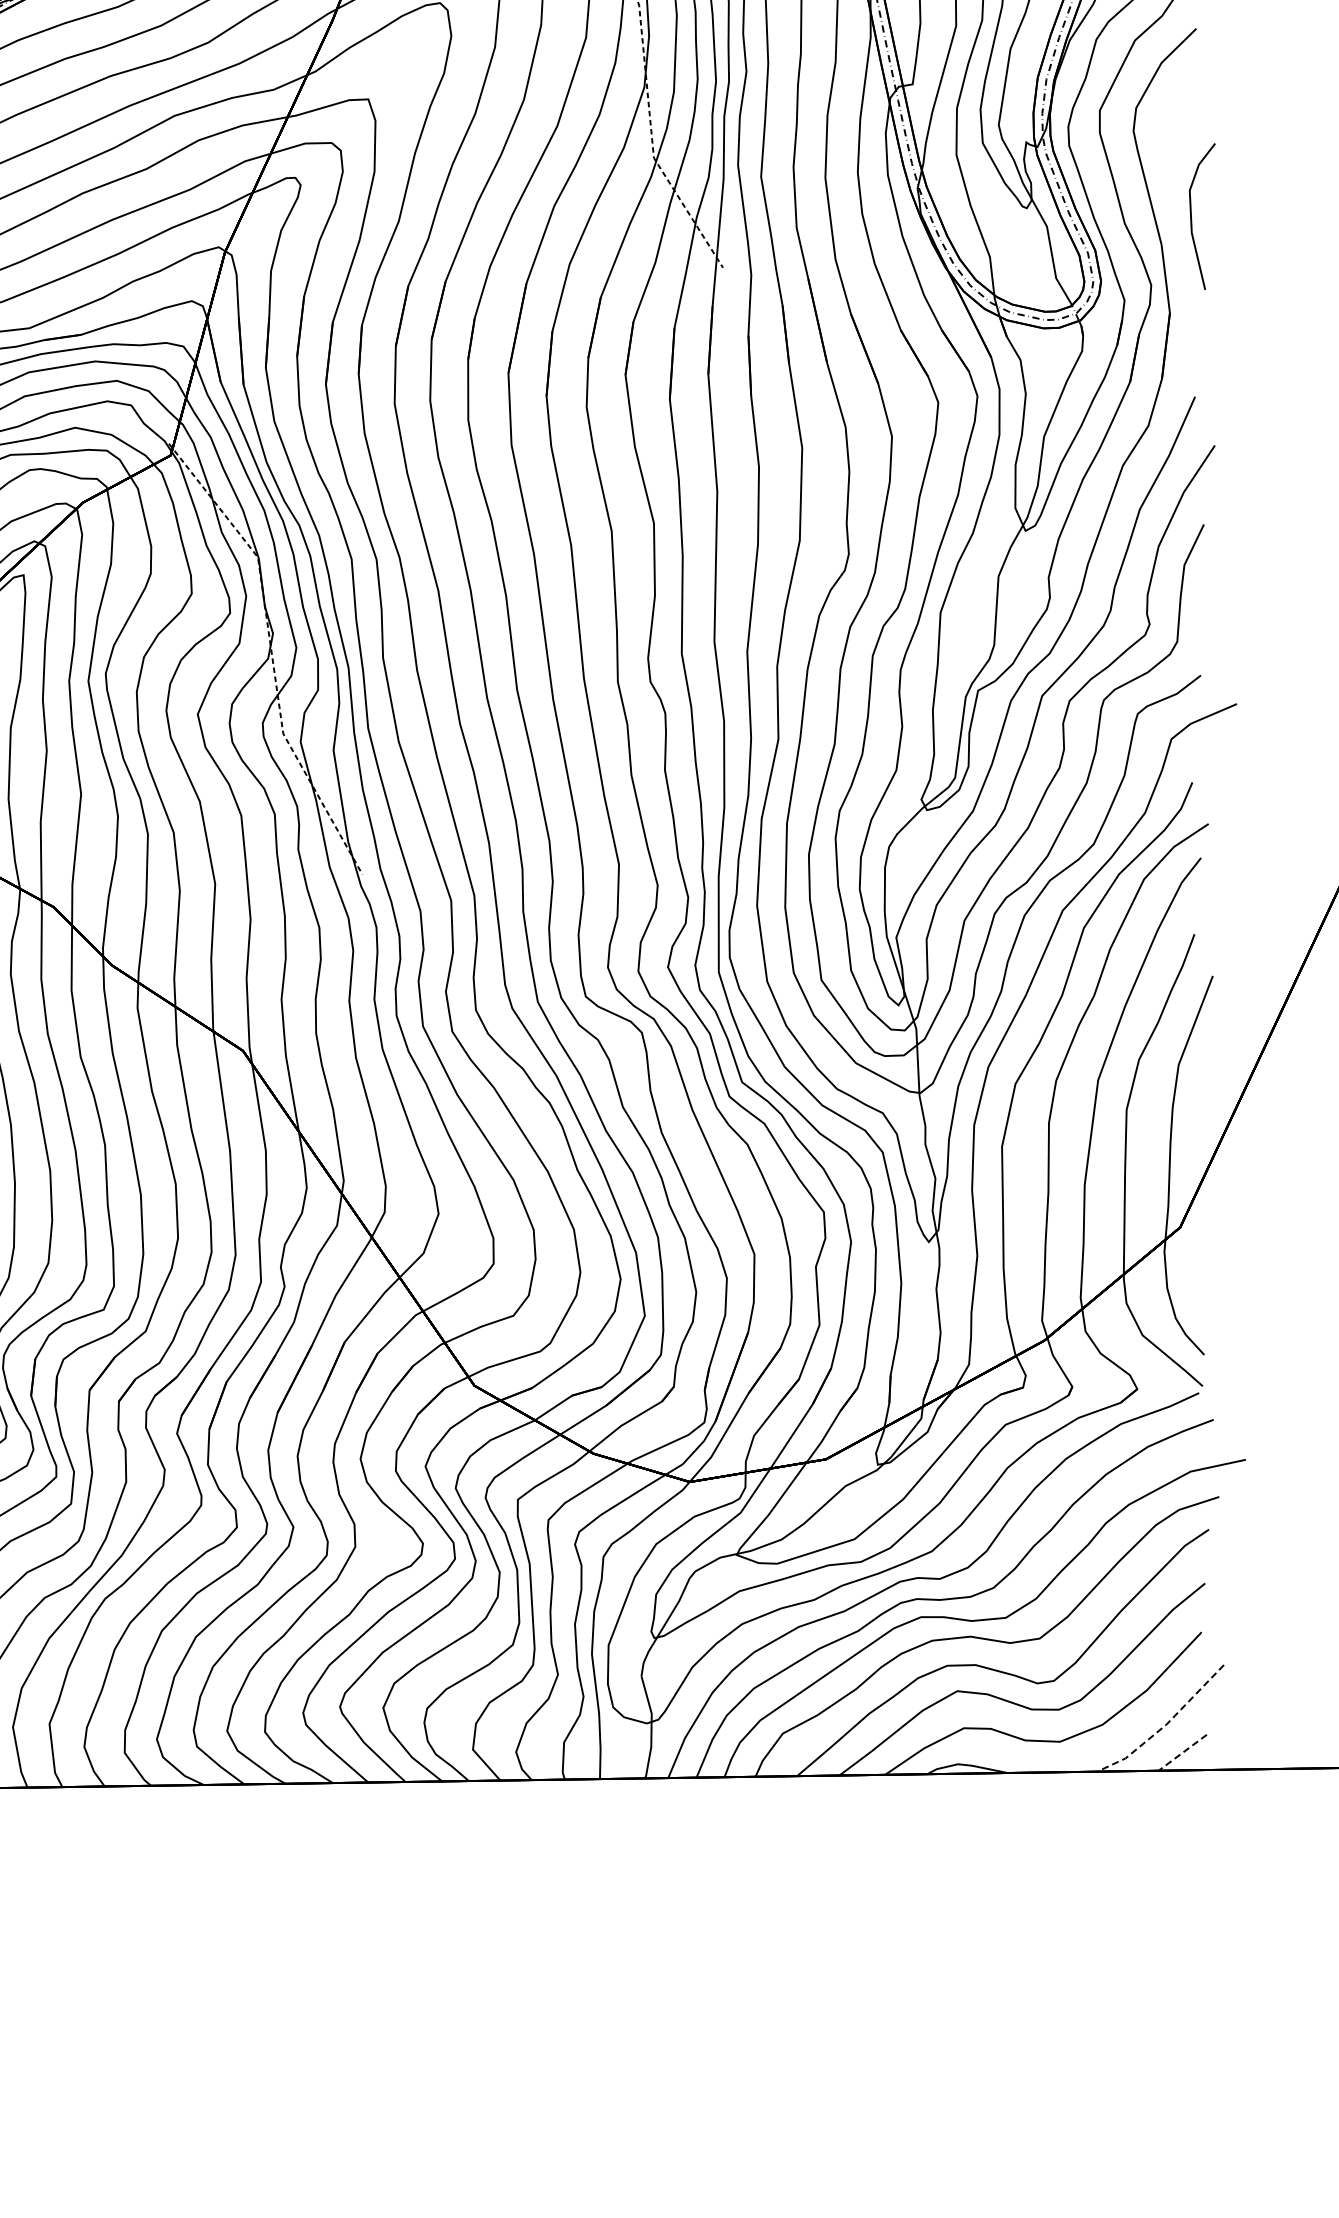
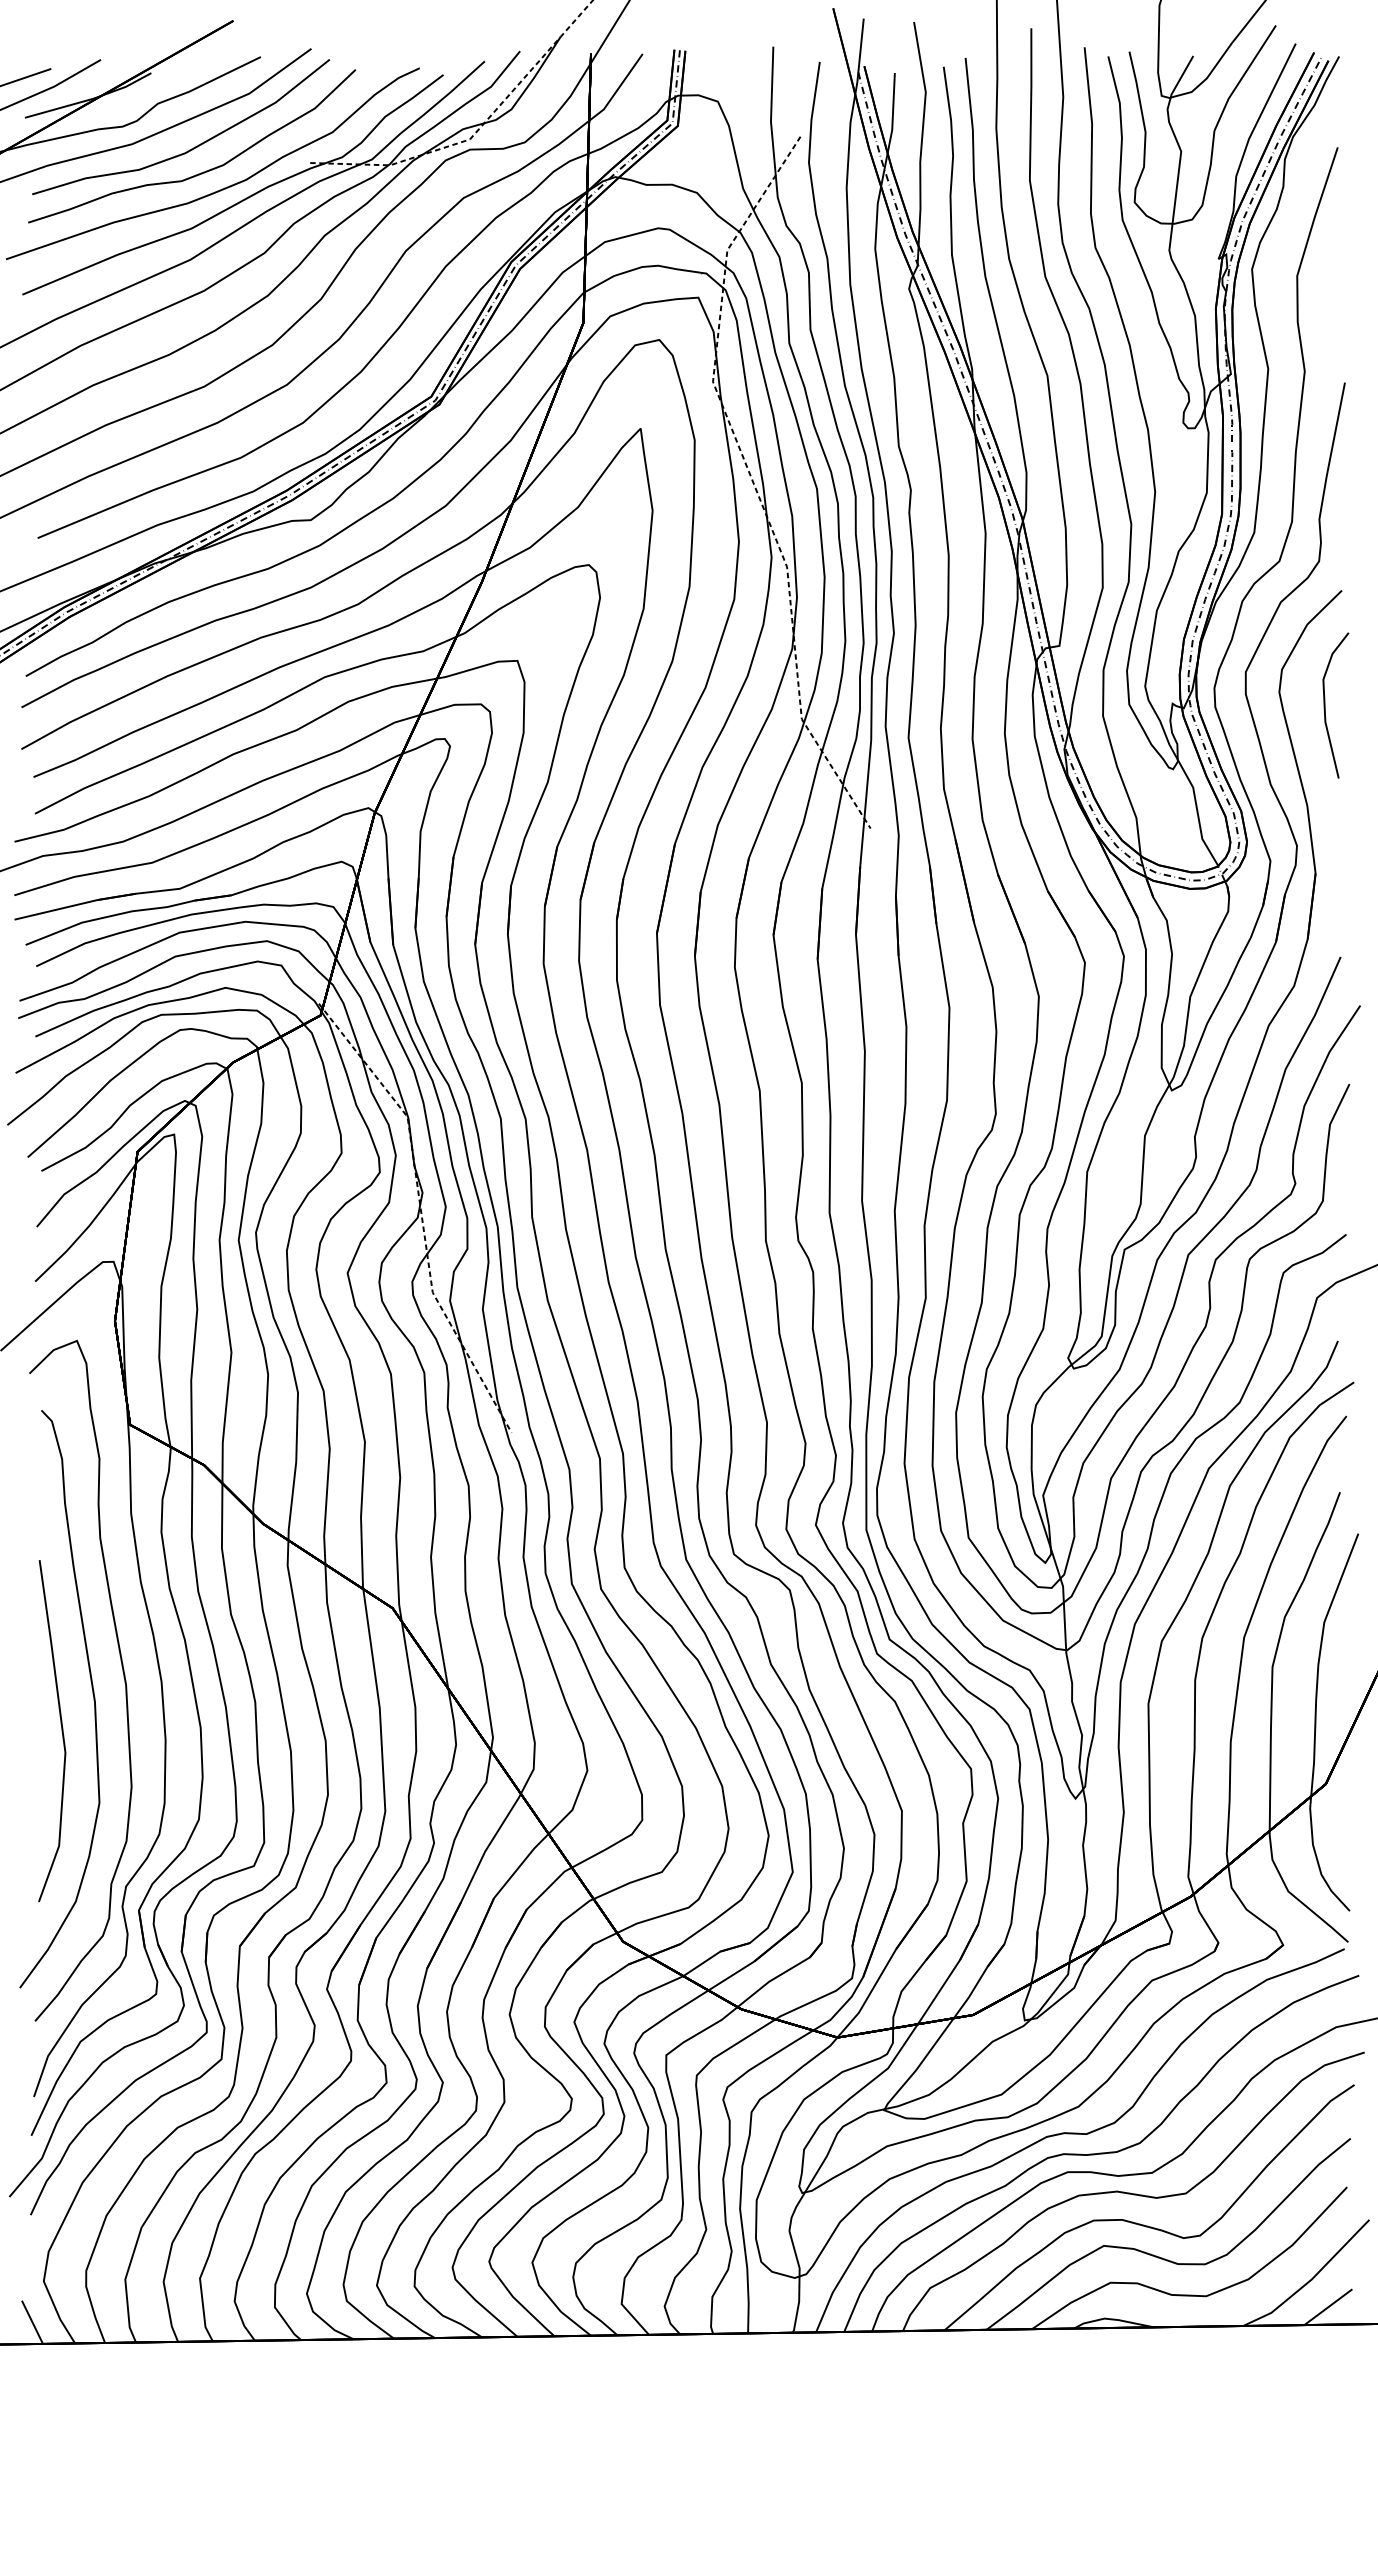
line: (1191, 216) -> (1325, 705), moved
line: (1165, 1725) -> (1311, 2280), dashed -> solid
line: (1182, 1753) -> (1328, 2307), dashed -> solid

